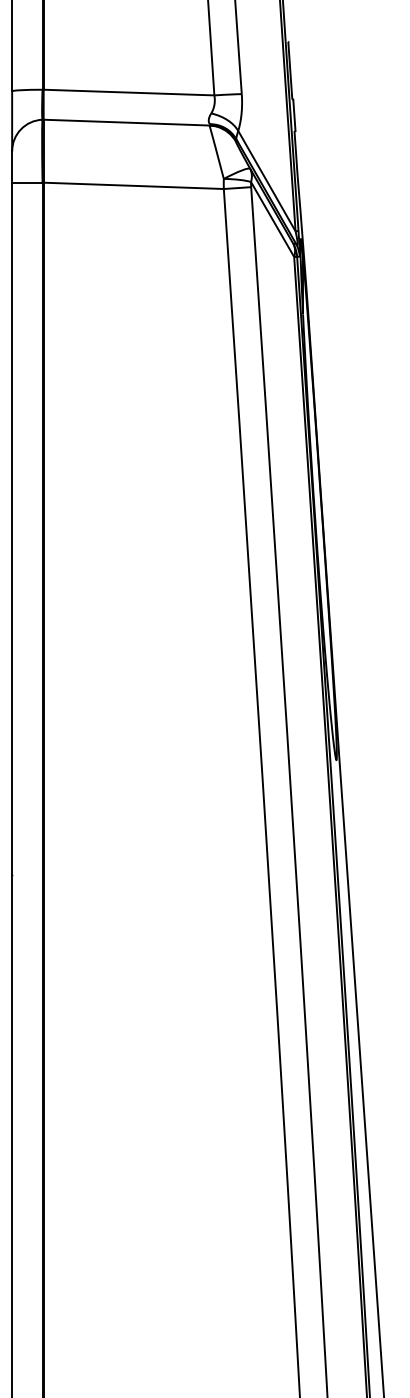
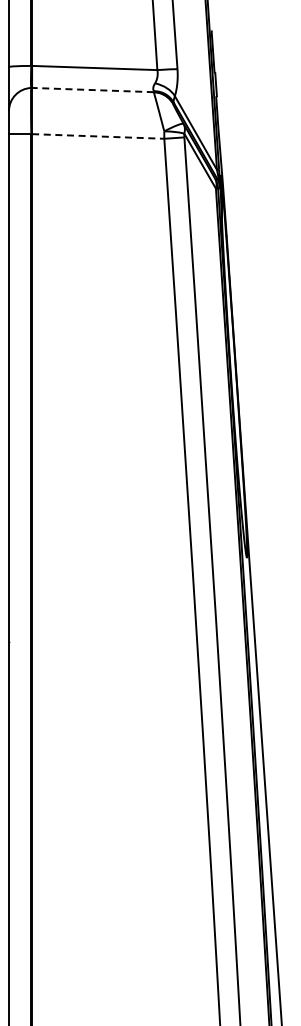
line: (125, 123) -> (92, 90), solid -> dashed
line: (134, 185) -> (98, 136), solid -> dashed

